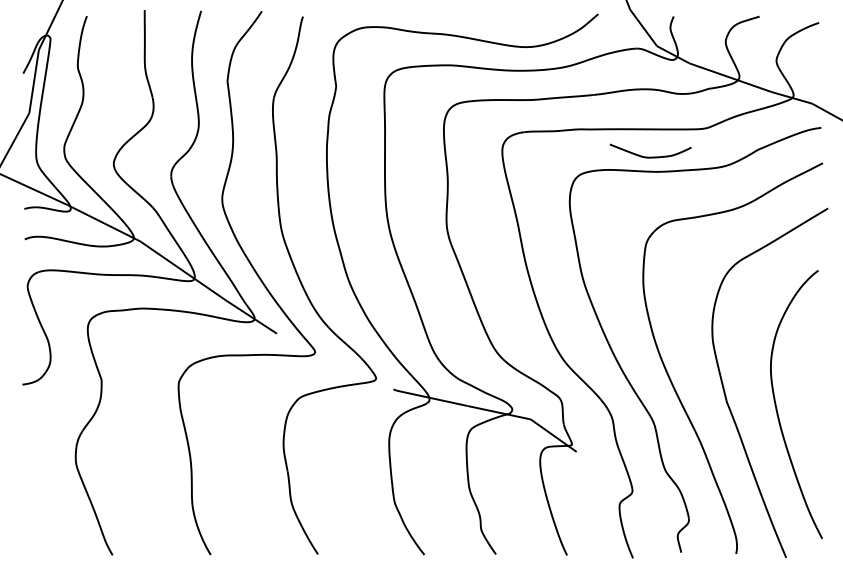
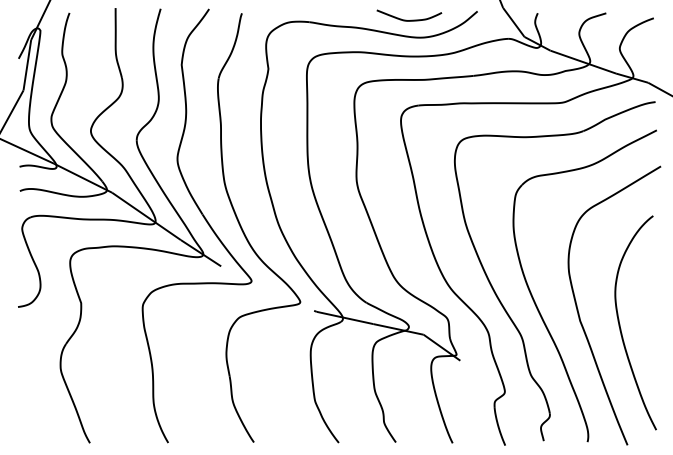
curve: (653, 155) -> (411, 19), moved

